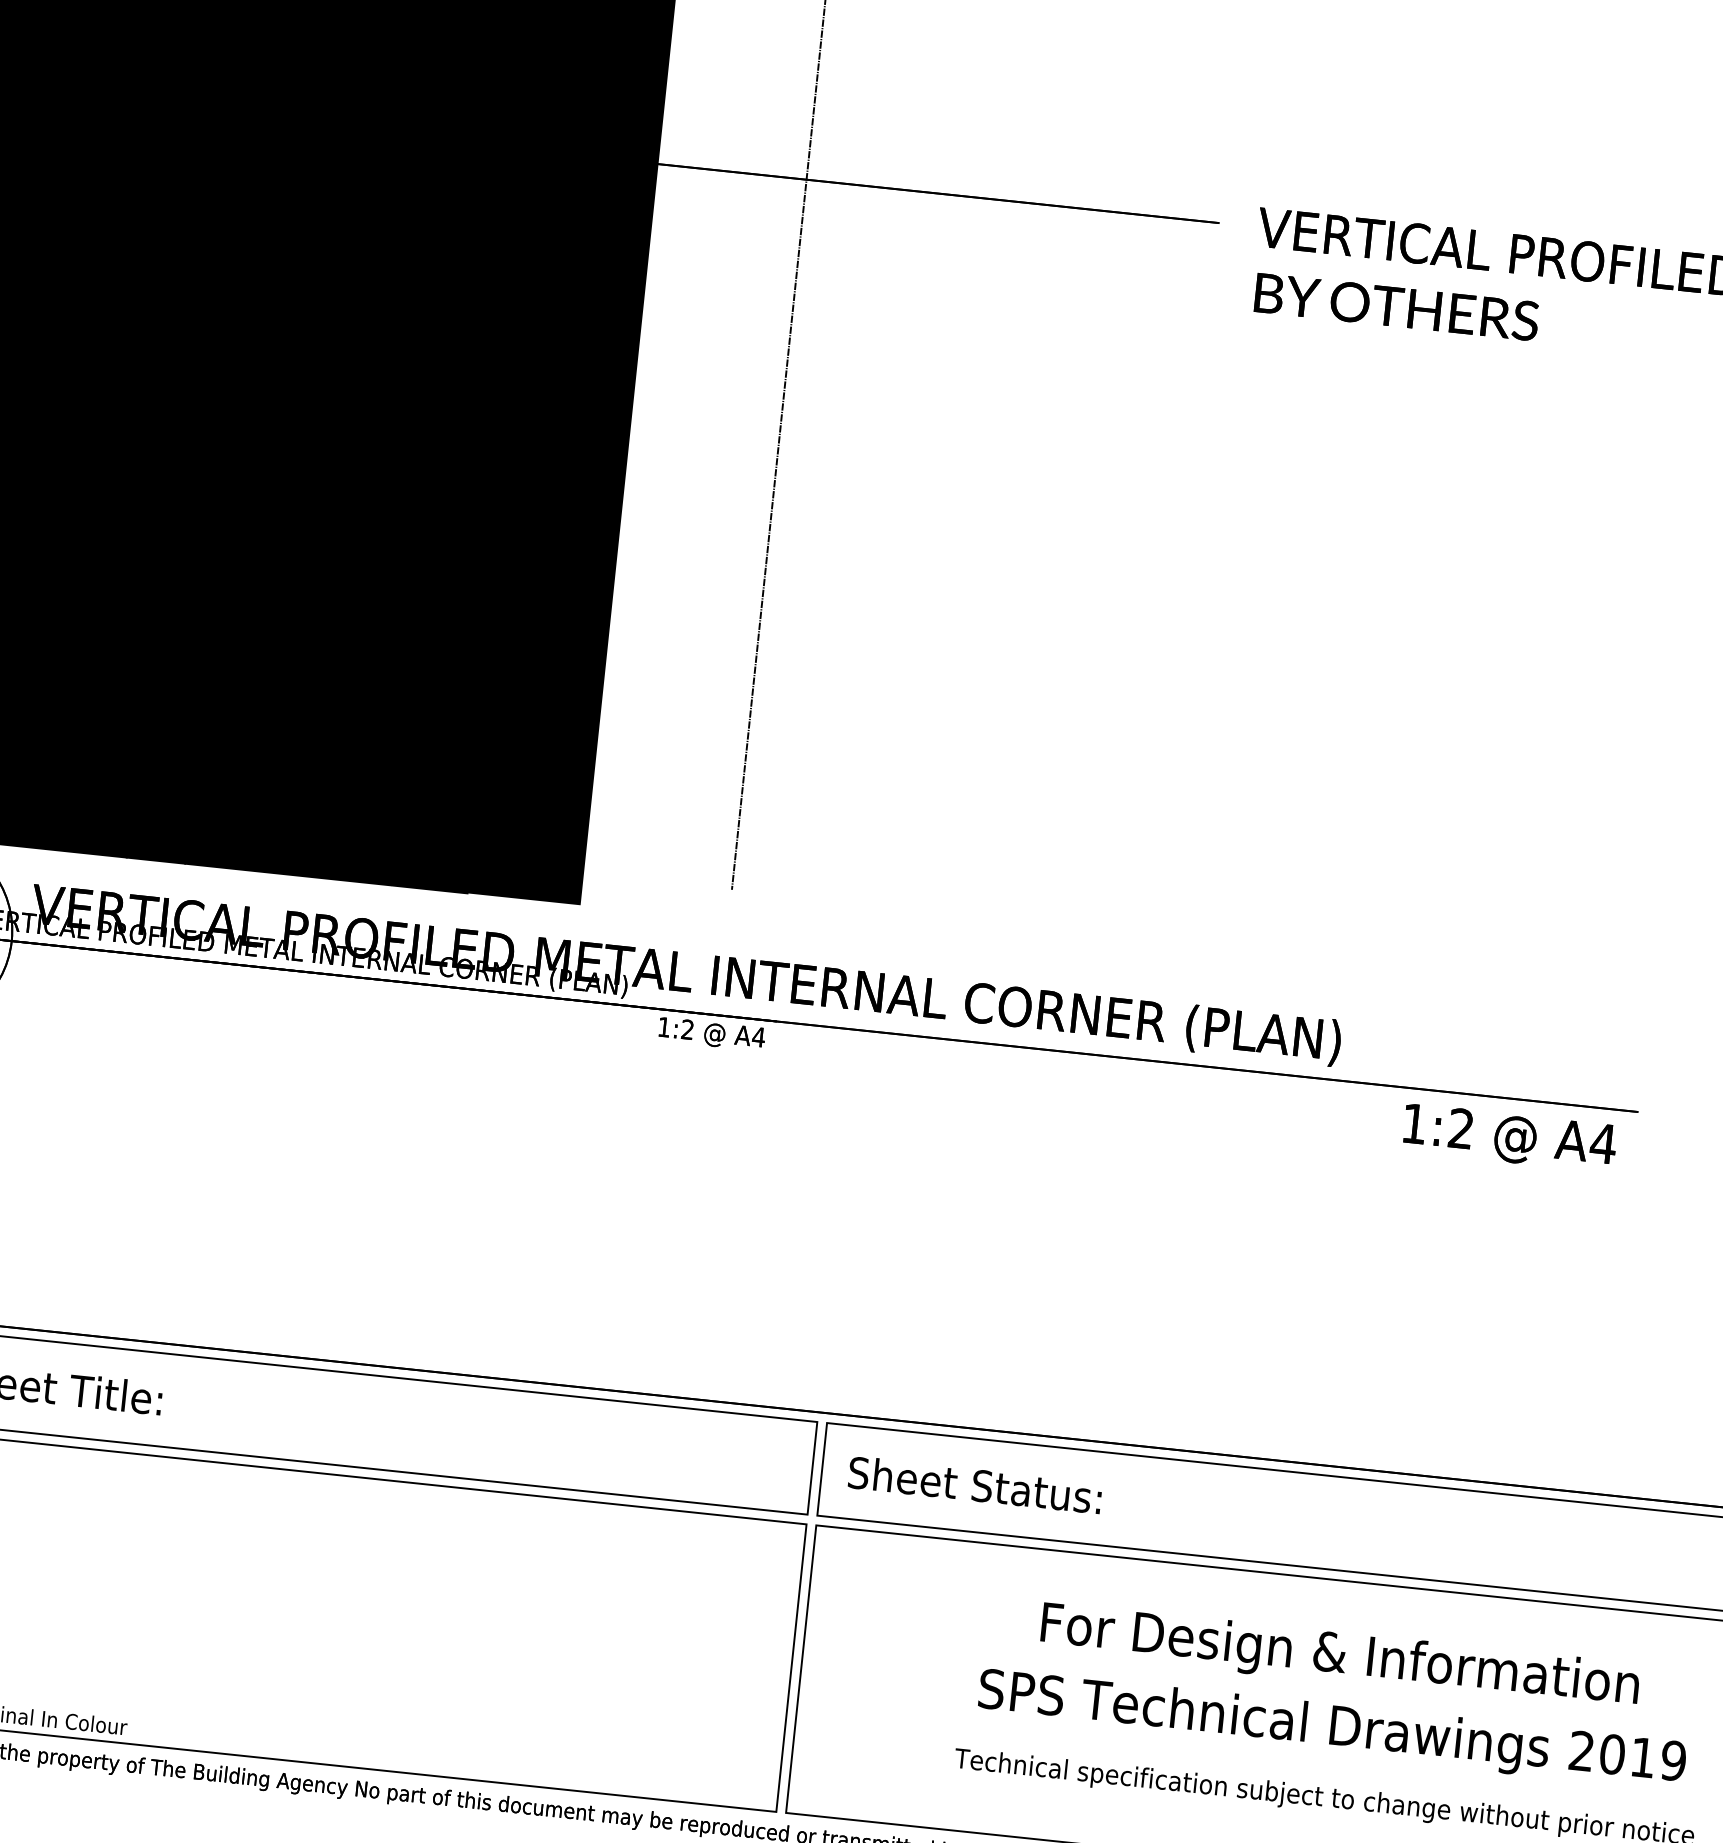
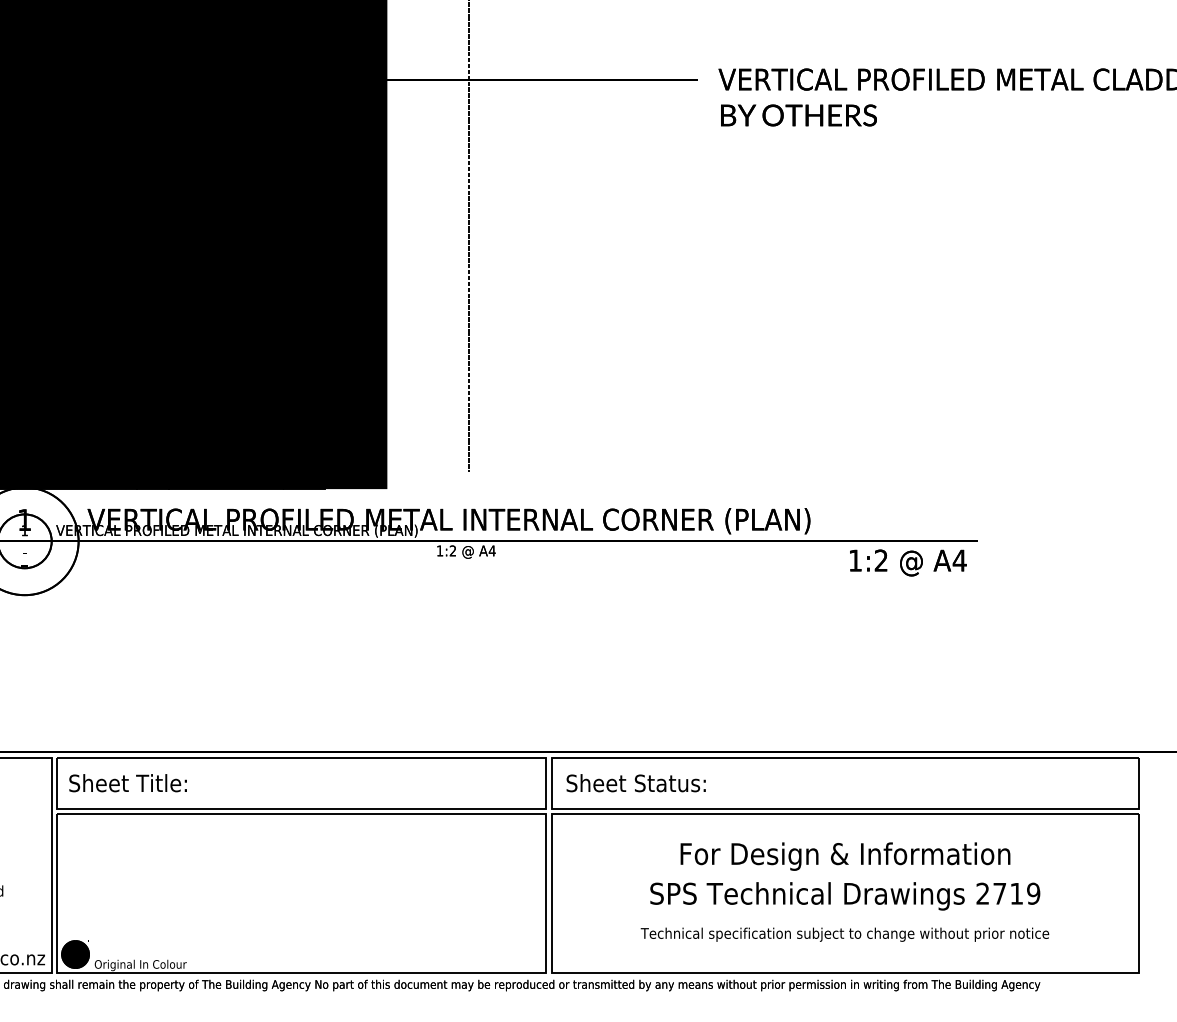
text: (1611, 1753) -> (999, 893), 2019 -> 2719

